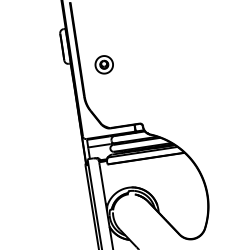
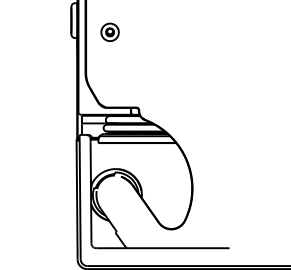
part: (103, 64) -> (109, 31), moved

